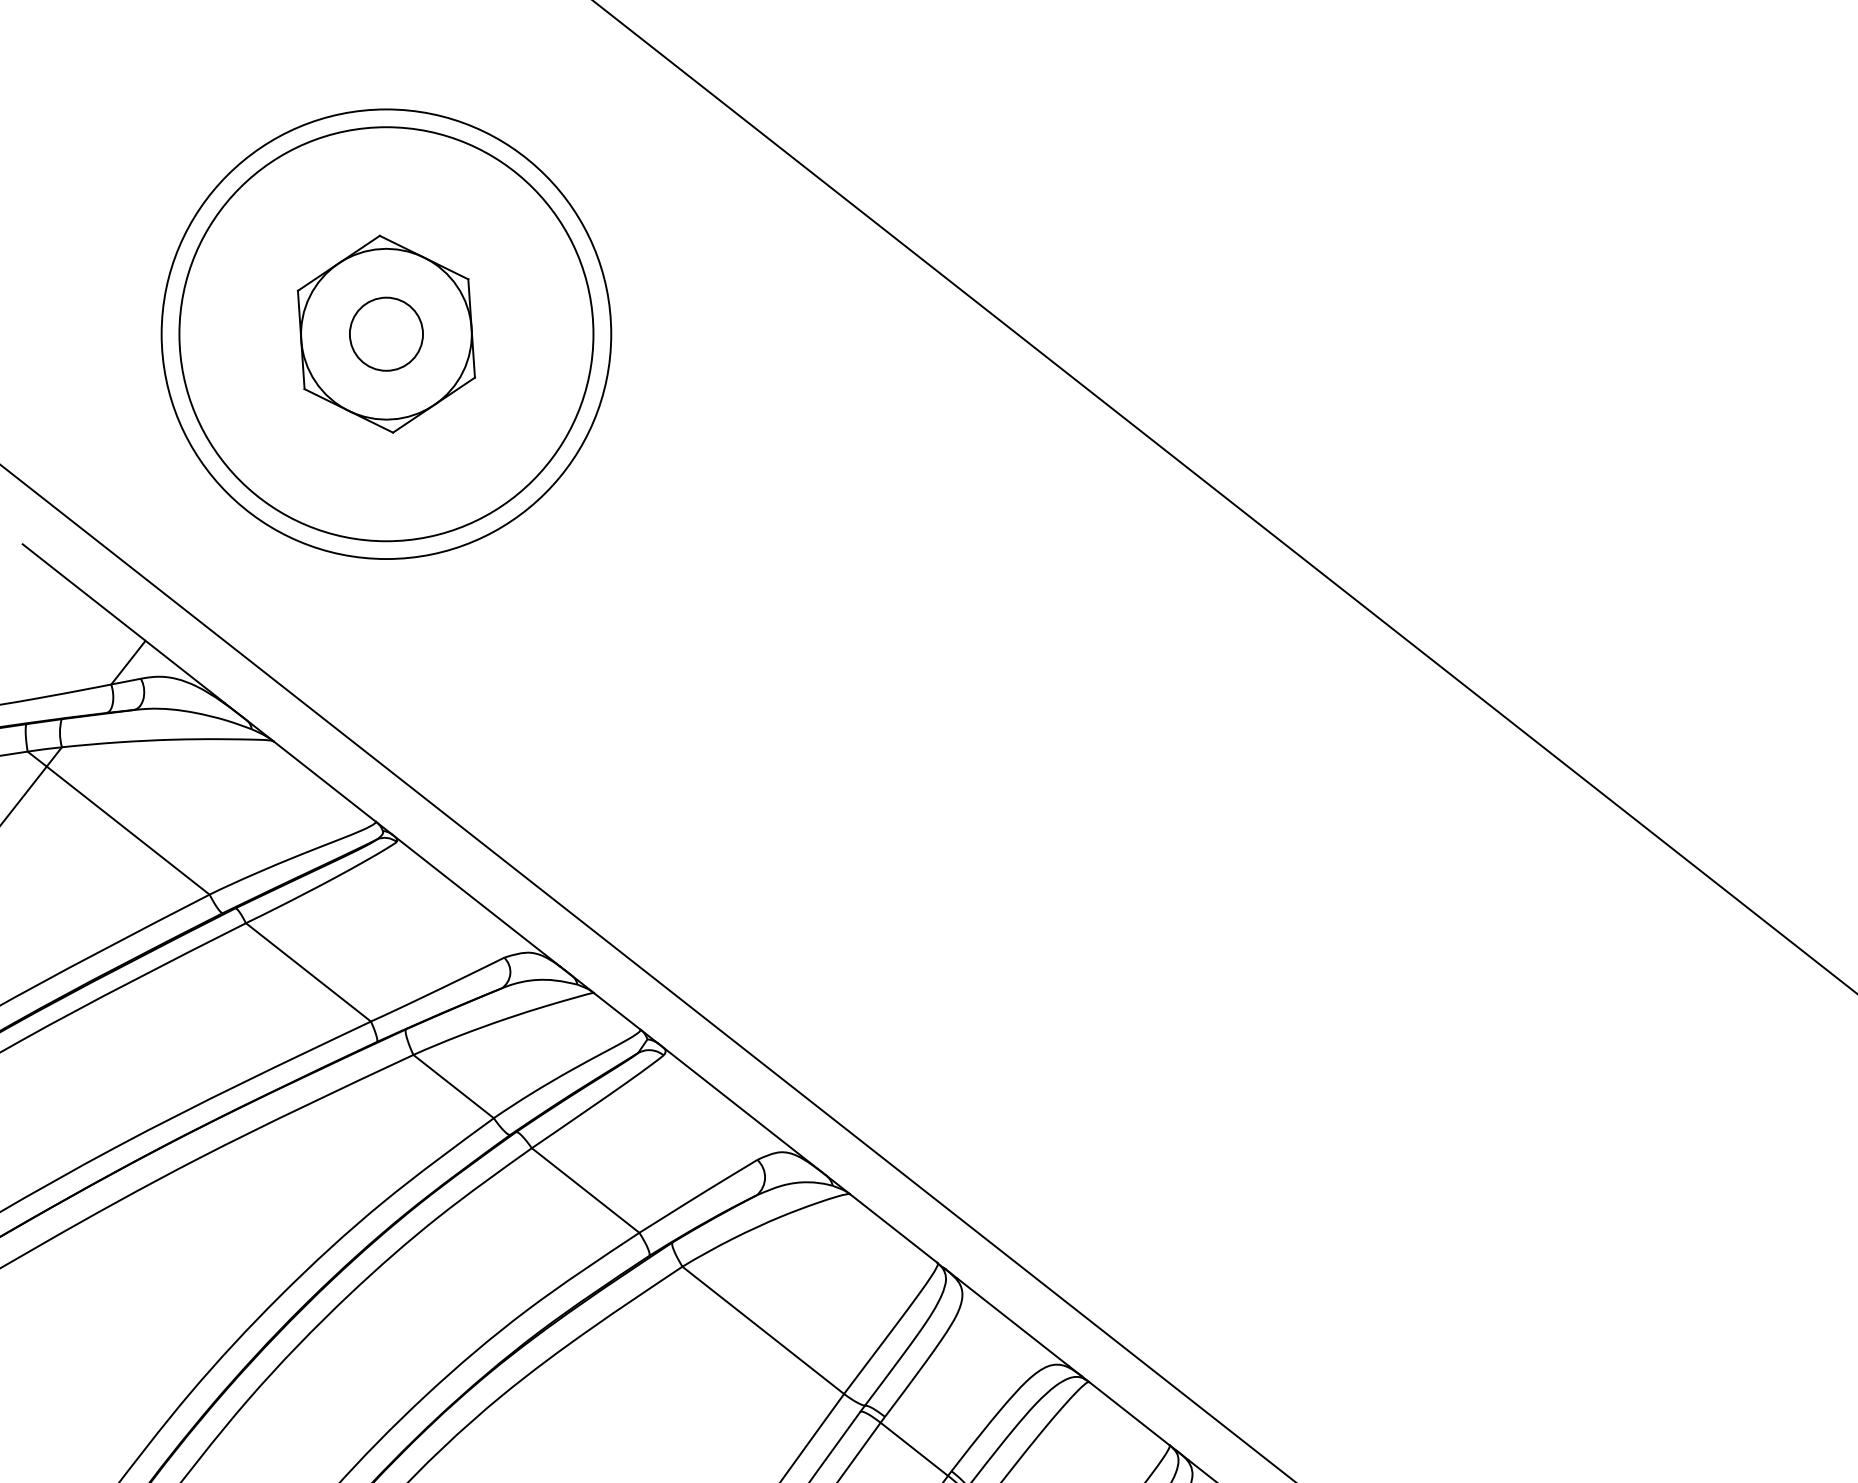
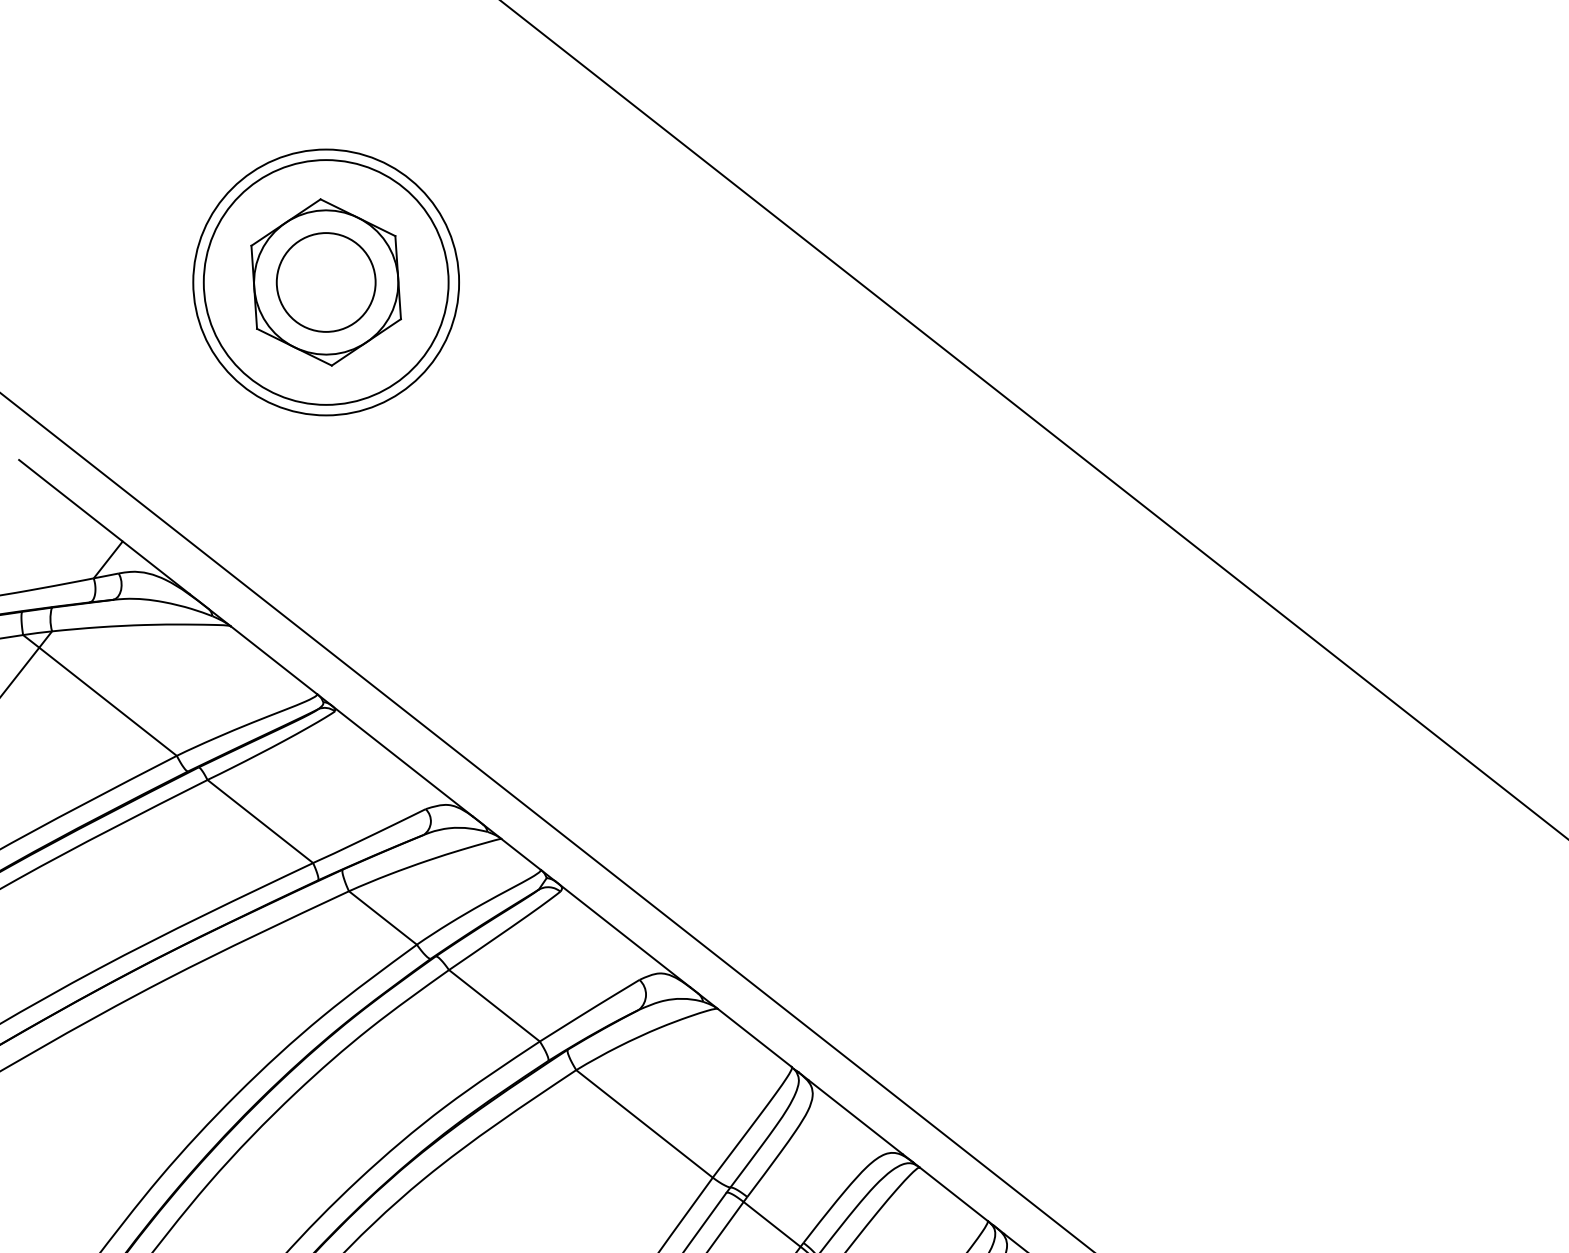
circle: (386, 333) -> (326, 281), size x1.6
circle: (386, 334) -> (326, 282), size x0.7
circle: (386, 334) -> (326, 282), size x0.7

